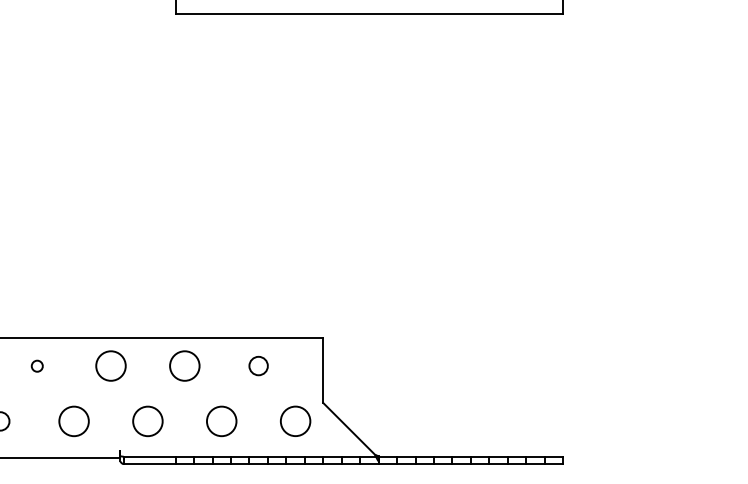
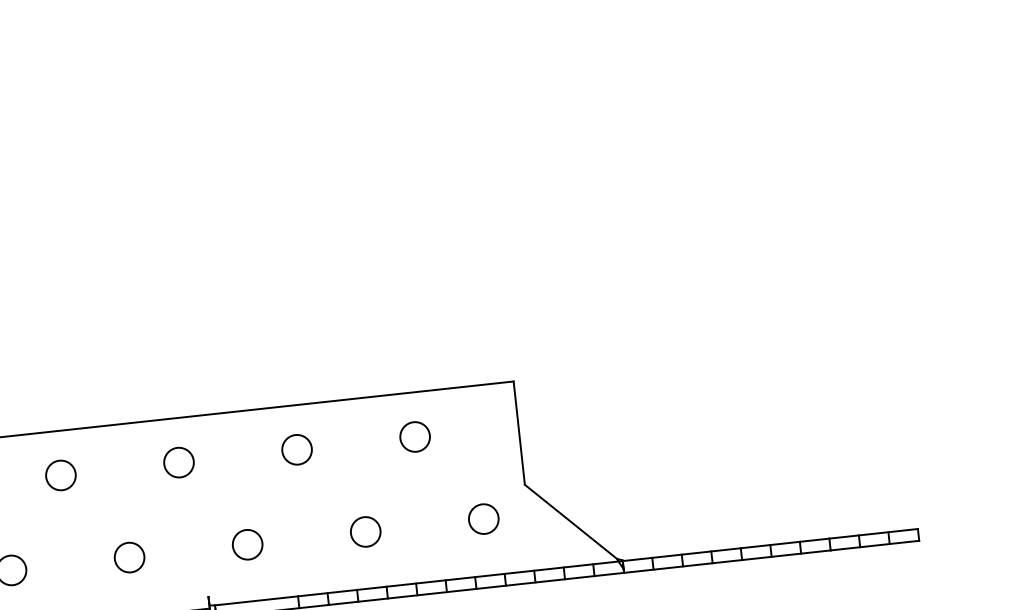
circle: (110, 365) -> (178, 461), size x0.62
circle: (184, 365) -> (296, 448), size x0.62
circle: (37, 366) -> (61, 476), size x1.67
circle: (73, 421) -> (128, 557), size x0.62
circle: (147, 421) -> (247, 544), size x0.62
circle: (221, 421) -> (365, 532), size x0.62
circle: (295, 421) -> (483, 519), size x0.62

